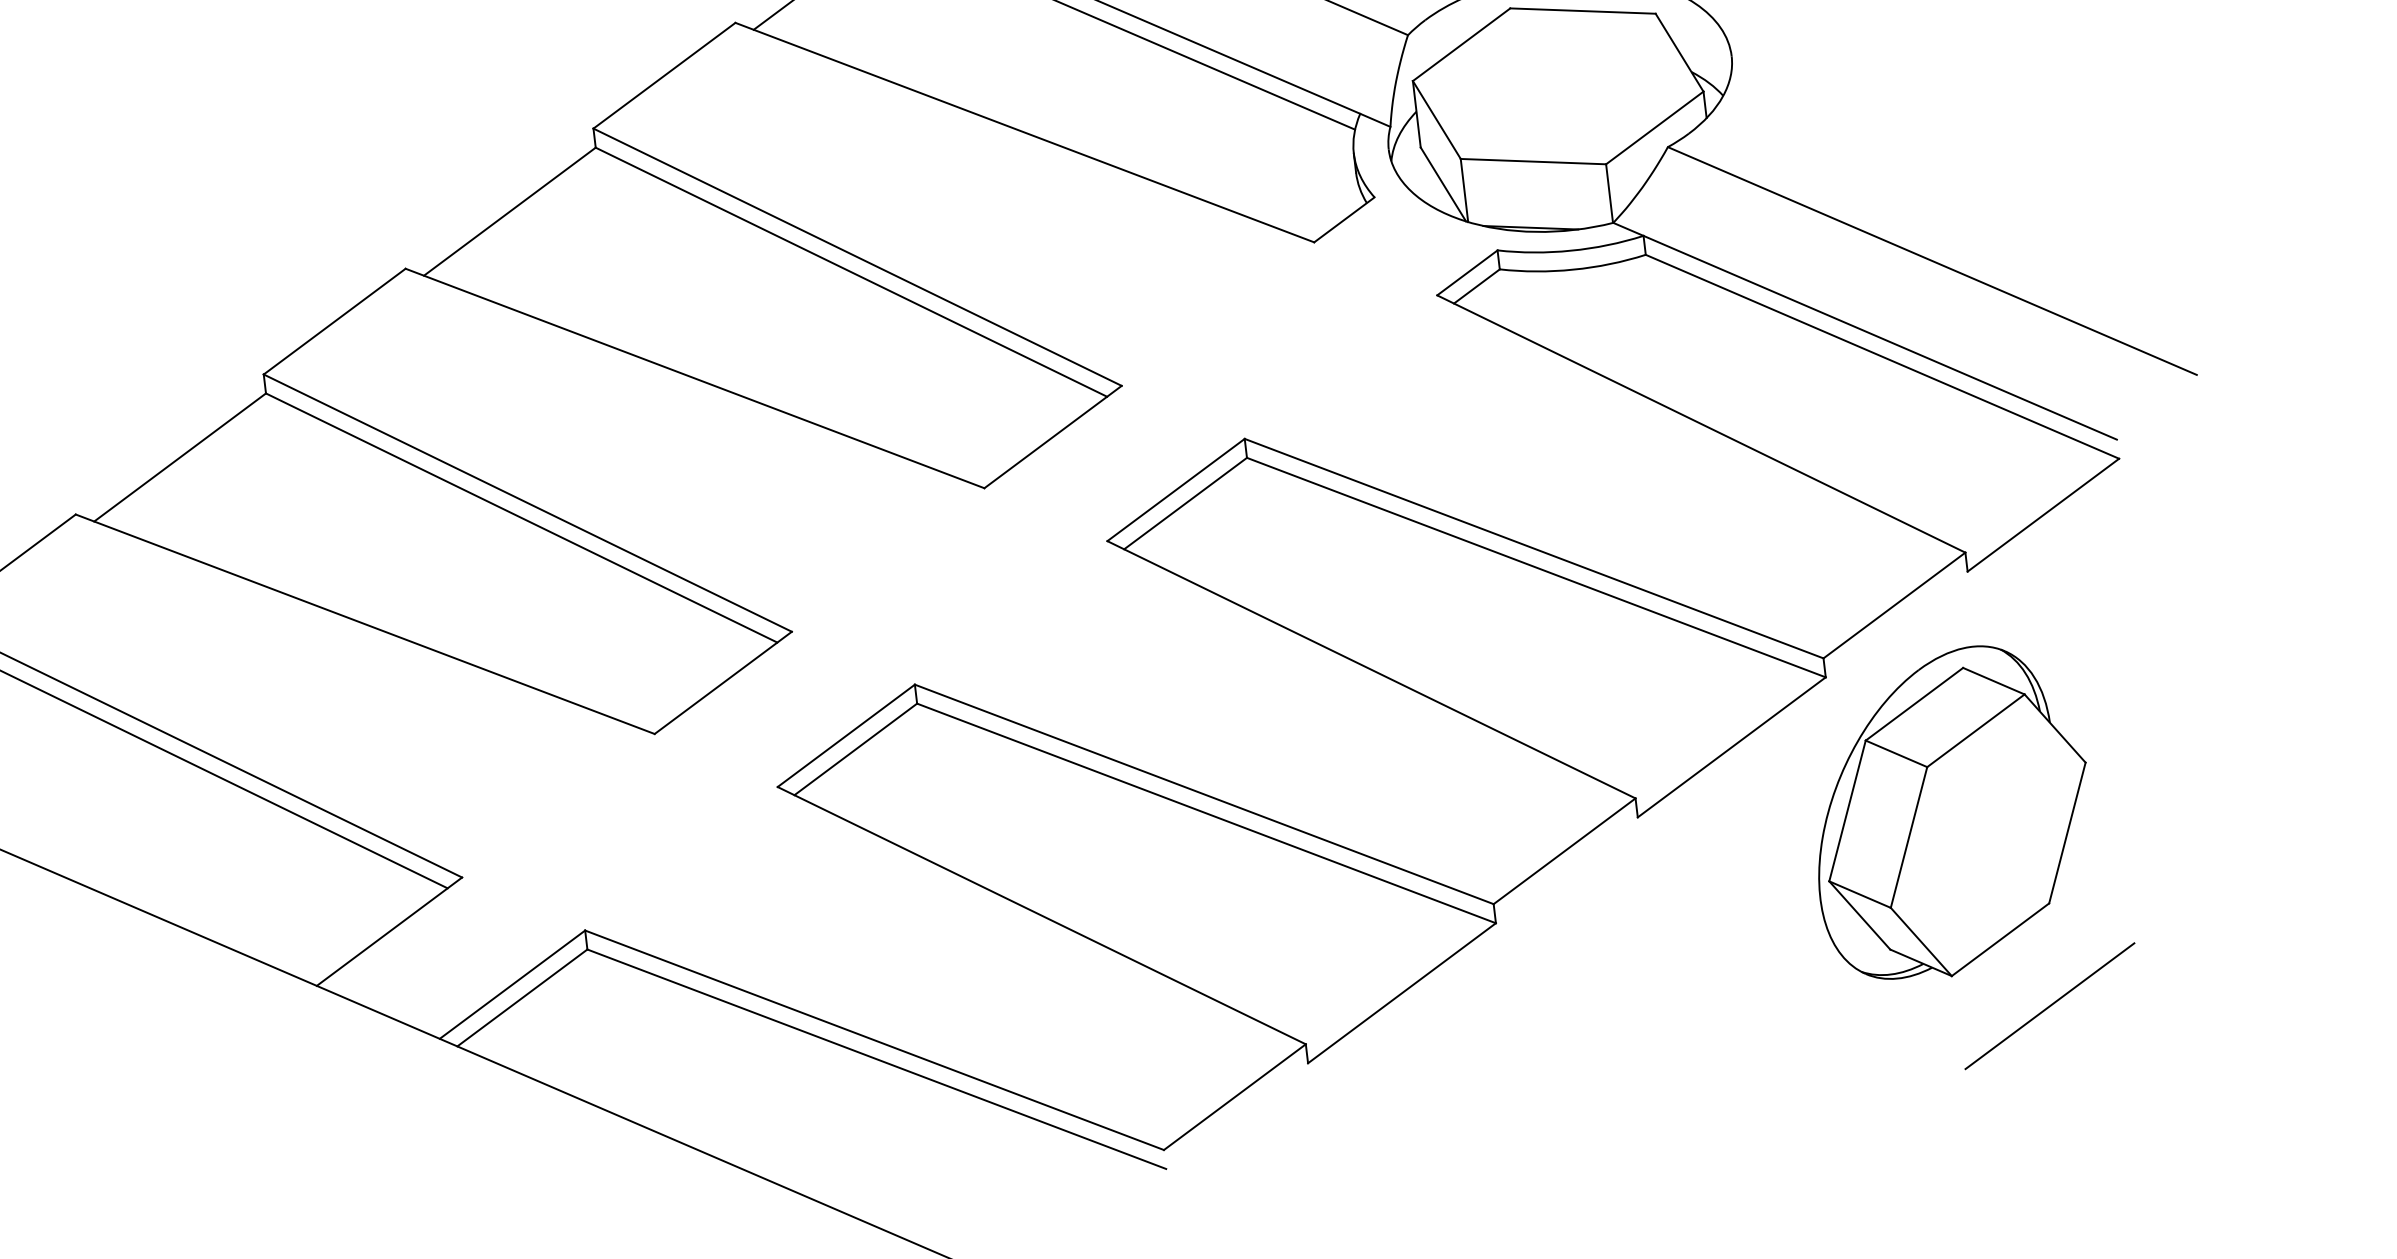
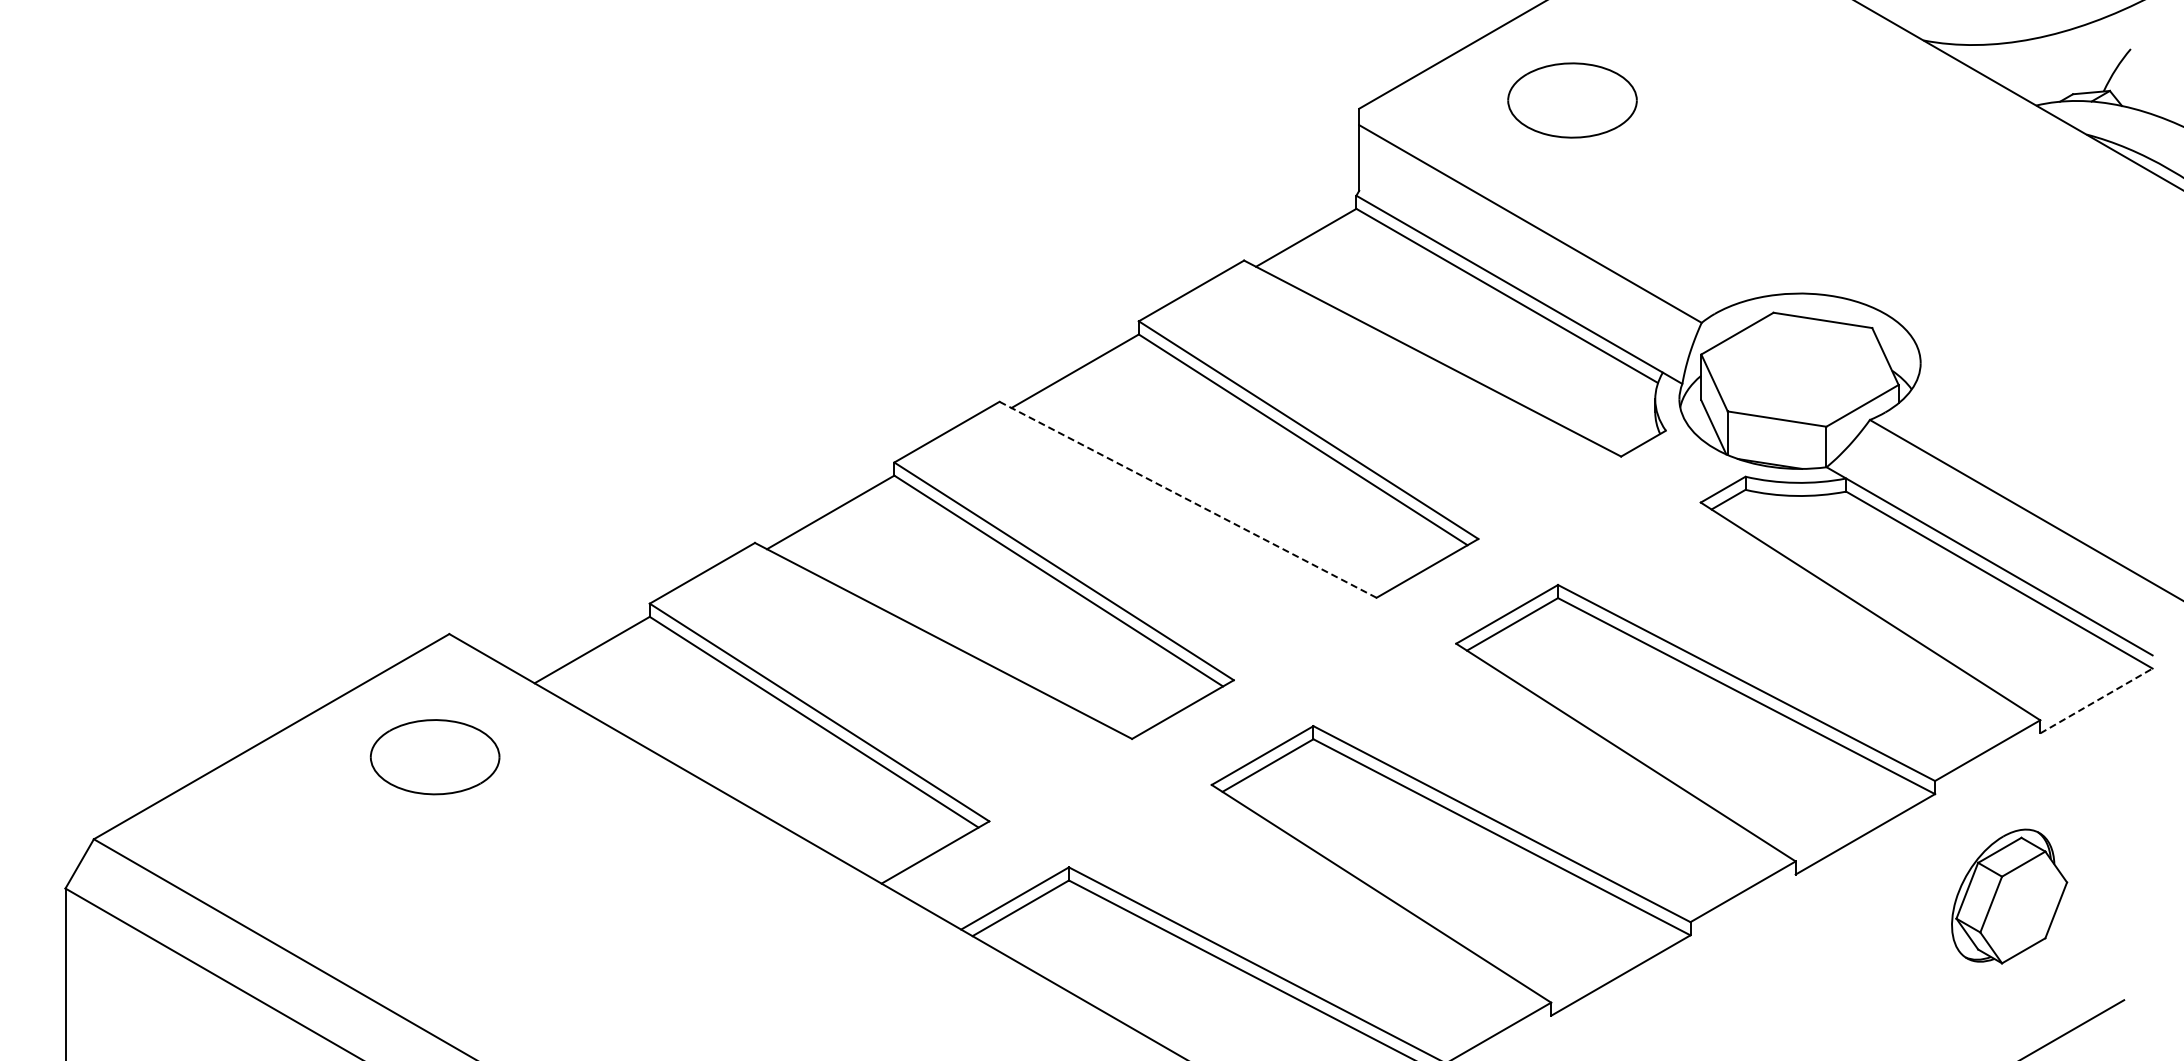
line: (695, 379) -> (1188, 500), solid -> dashed
line: (2043, 514) -> (2096, 700), solid -> dashed
part: (1950, 812) -> (2009, 896), size x0.6

